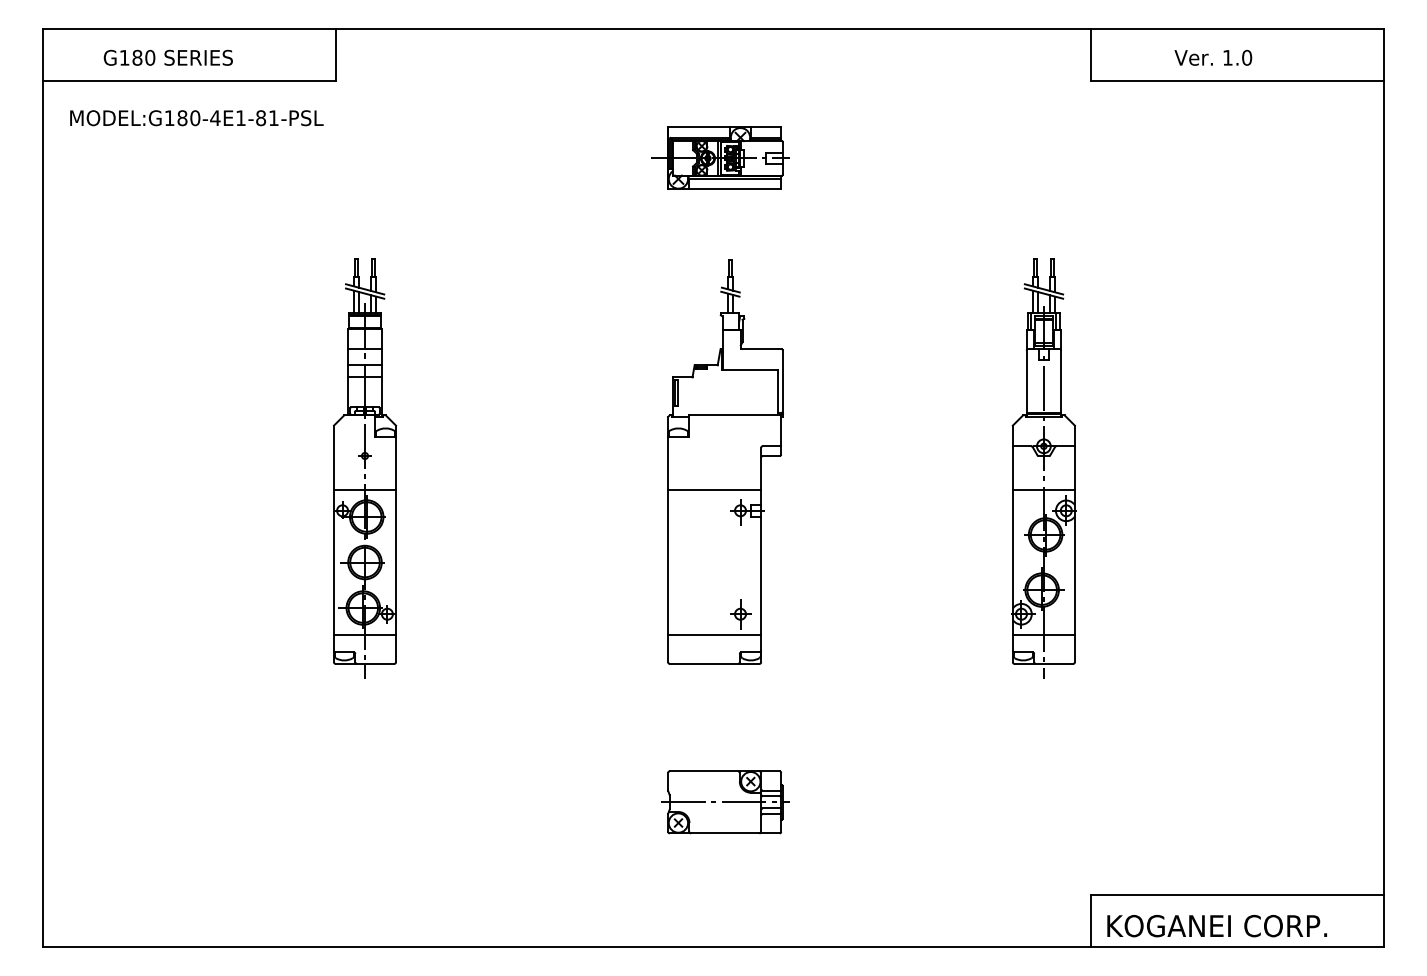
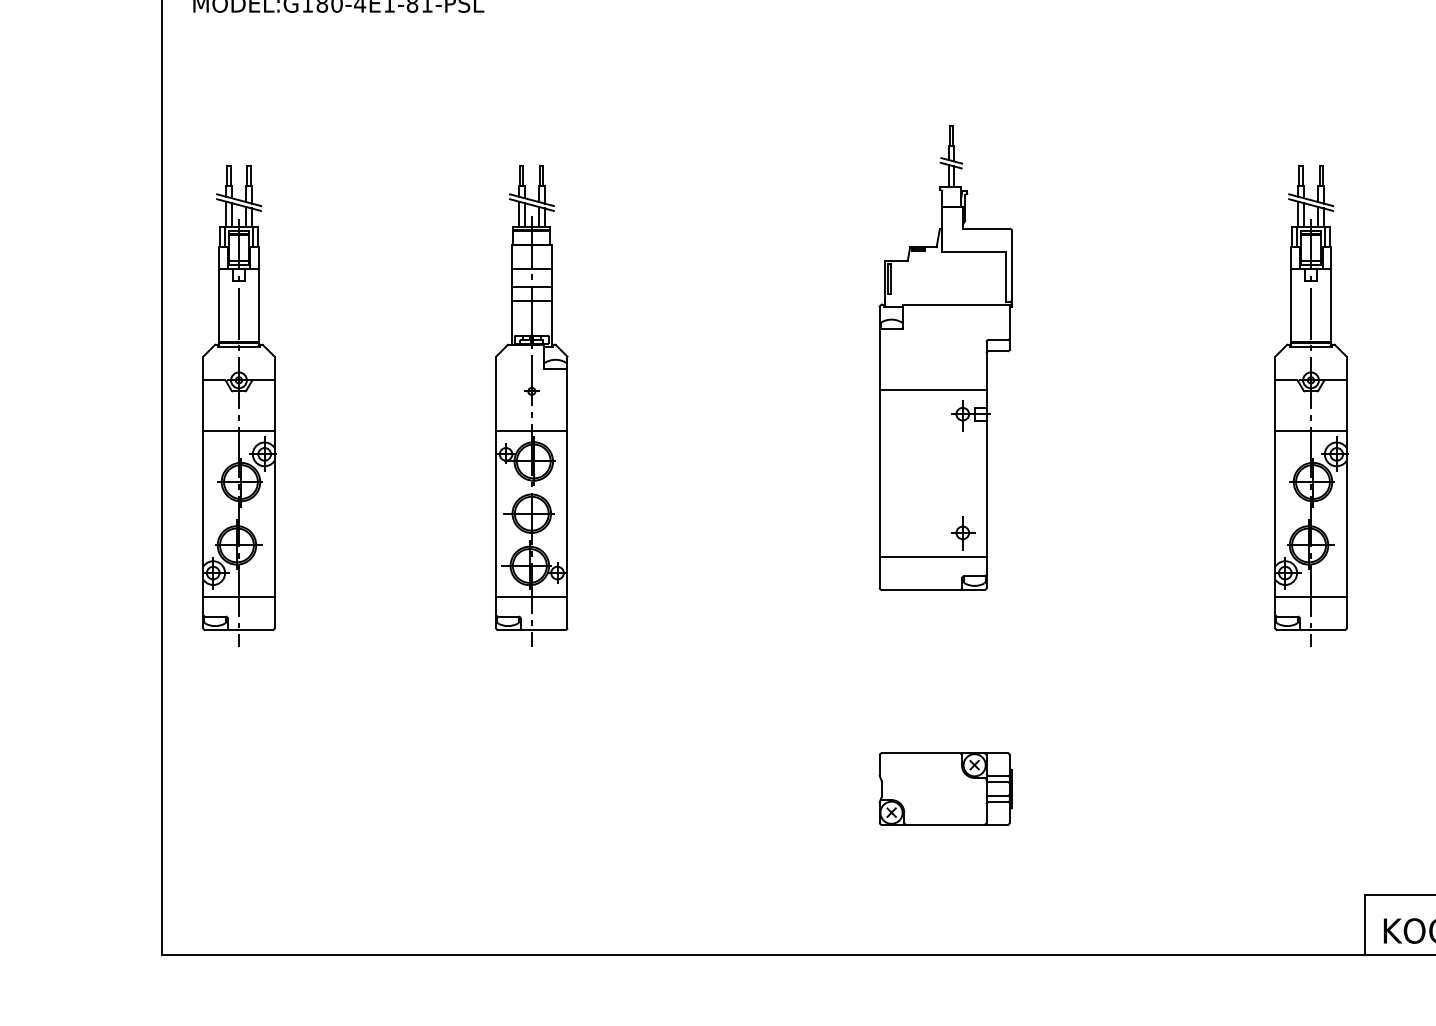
part: (720, 157) -> (939, 48), removed
part: (725, 461) -> (945, 357), moved
part: (109, 468) -> (238, 405), added
line: (725, 802) -> (945, 789), removed

